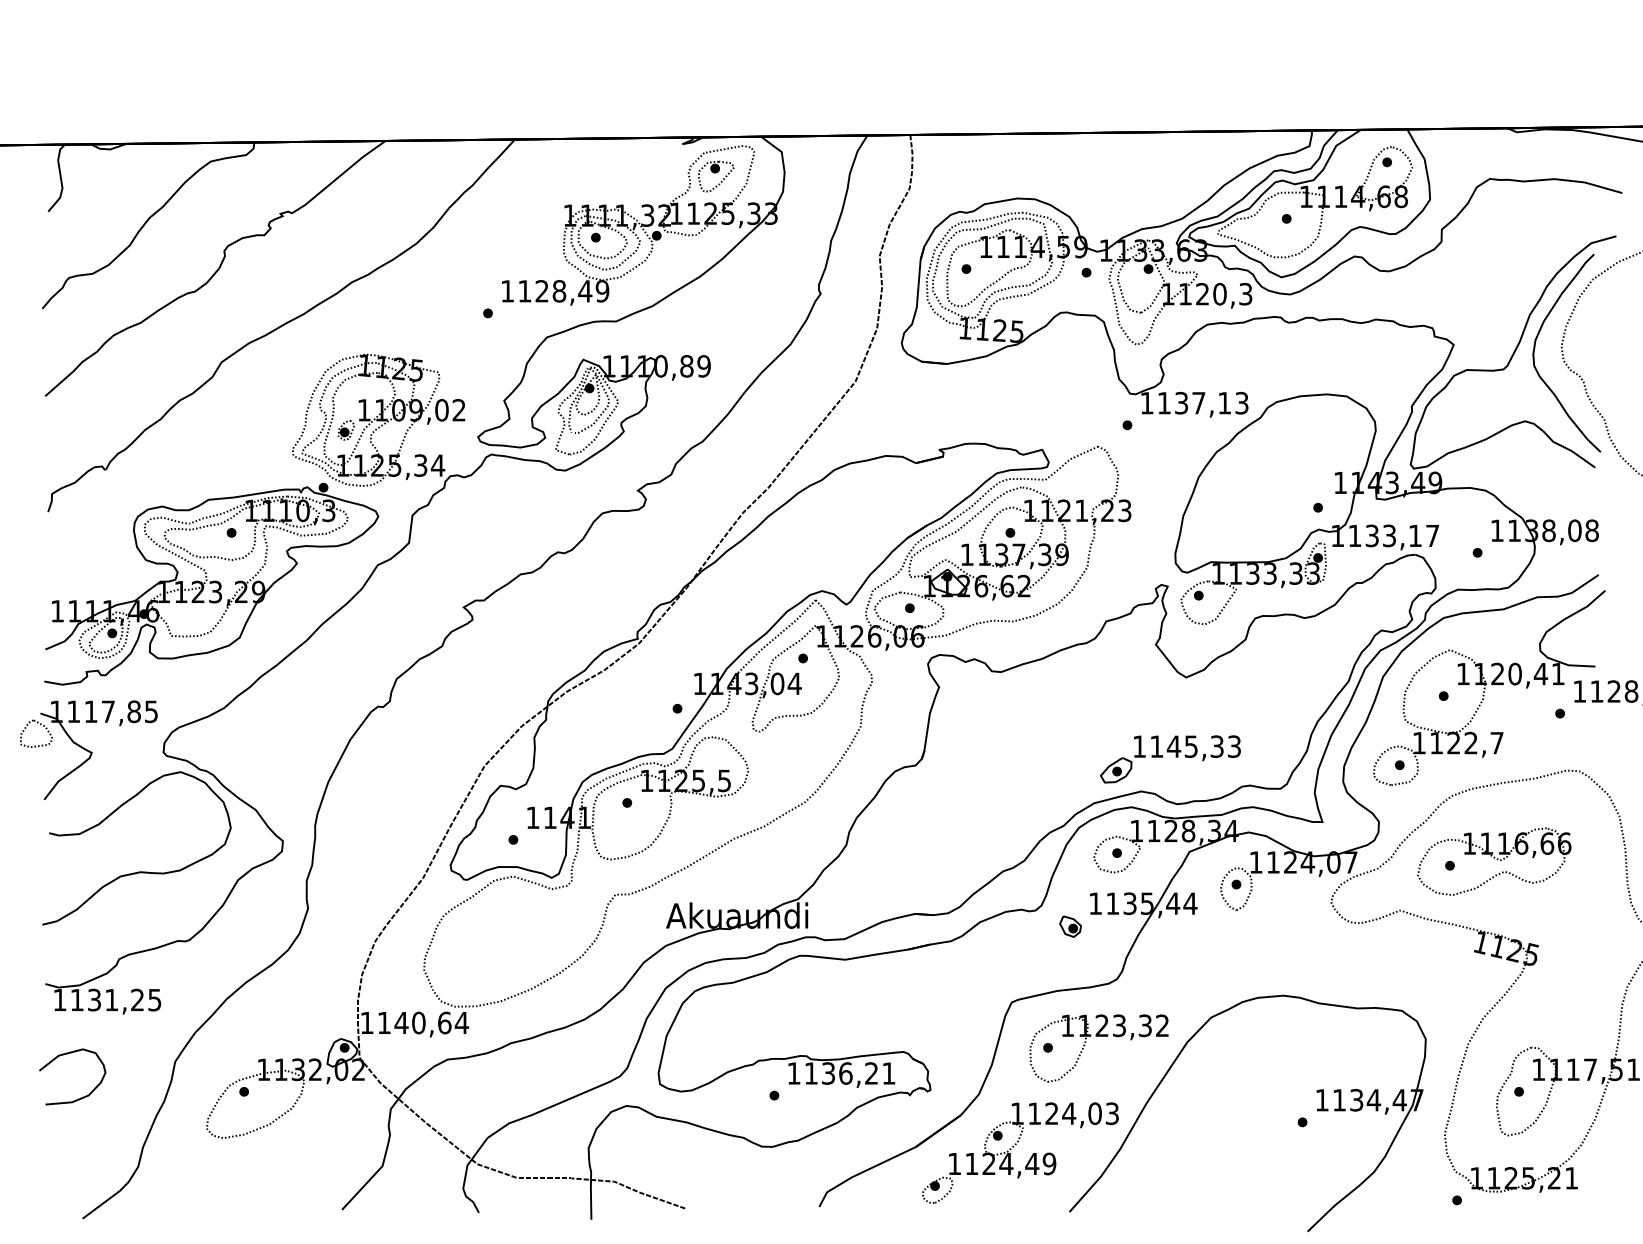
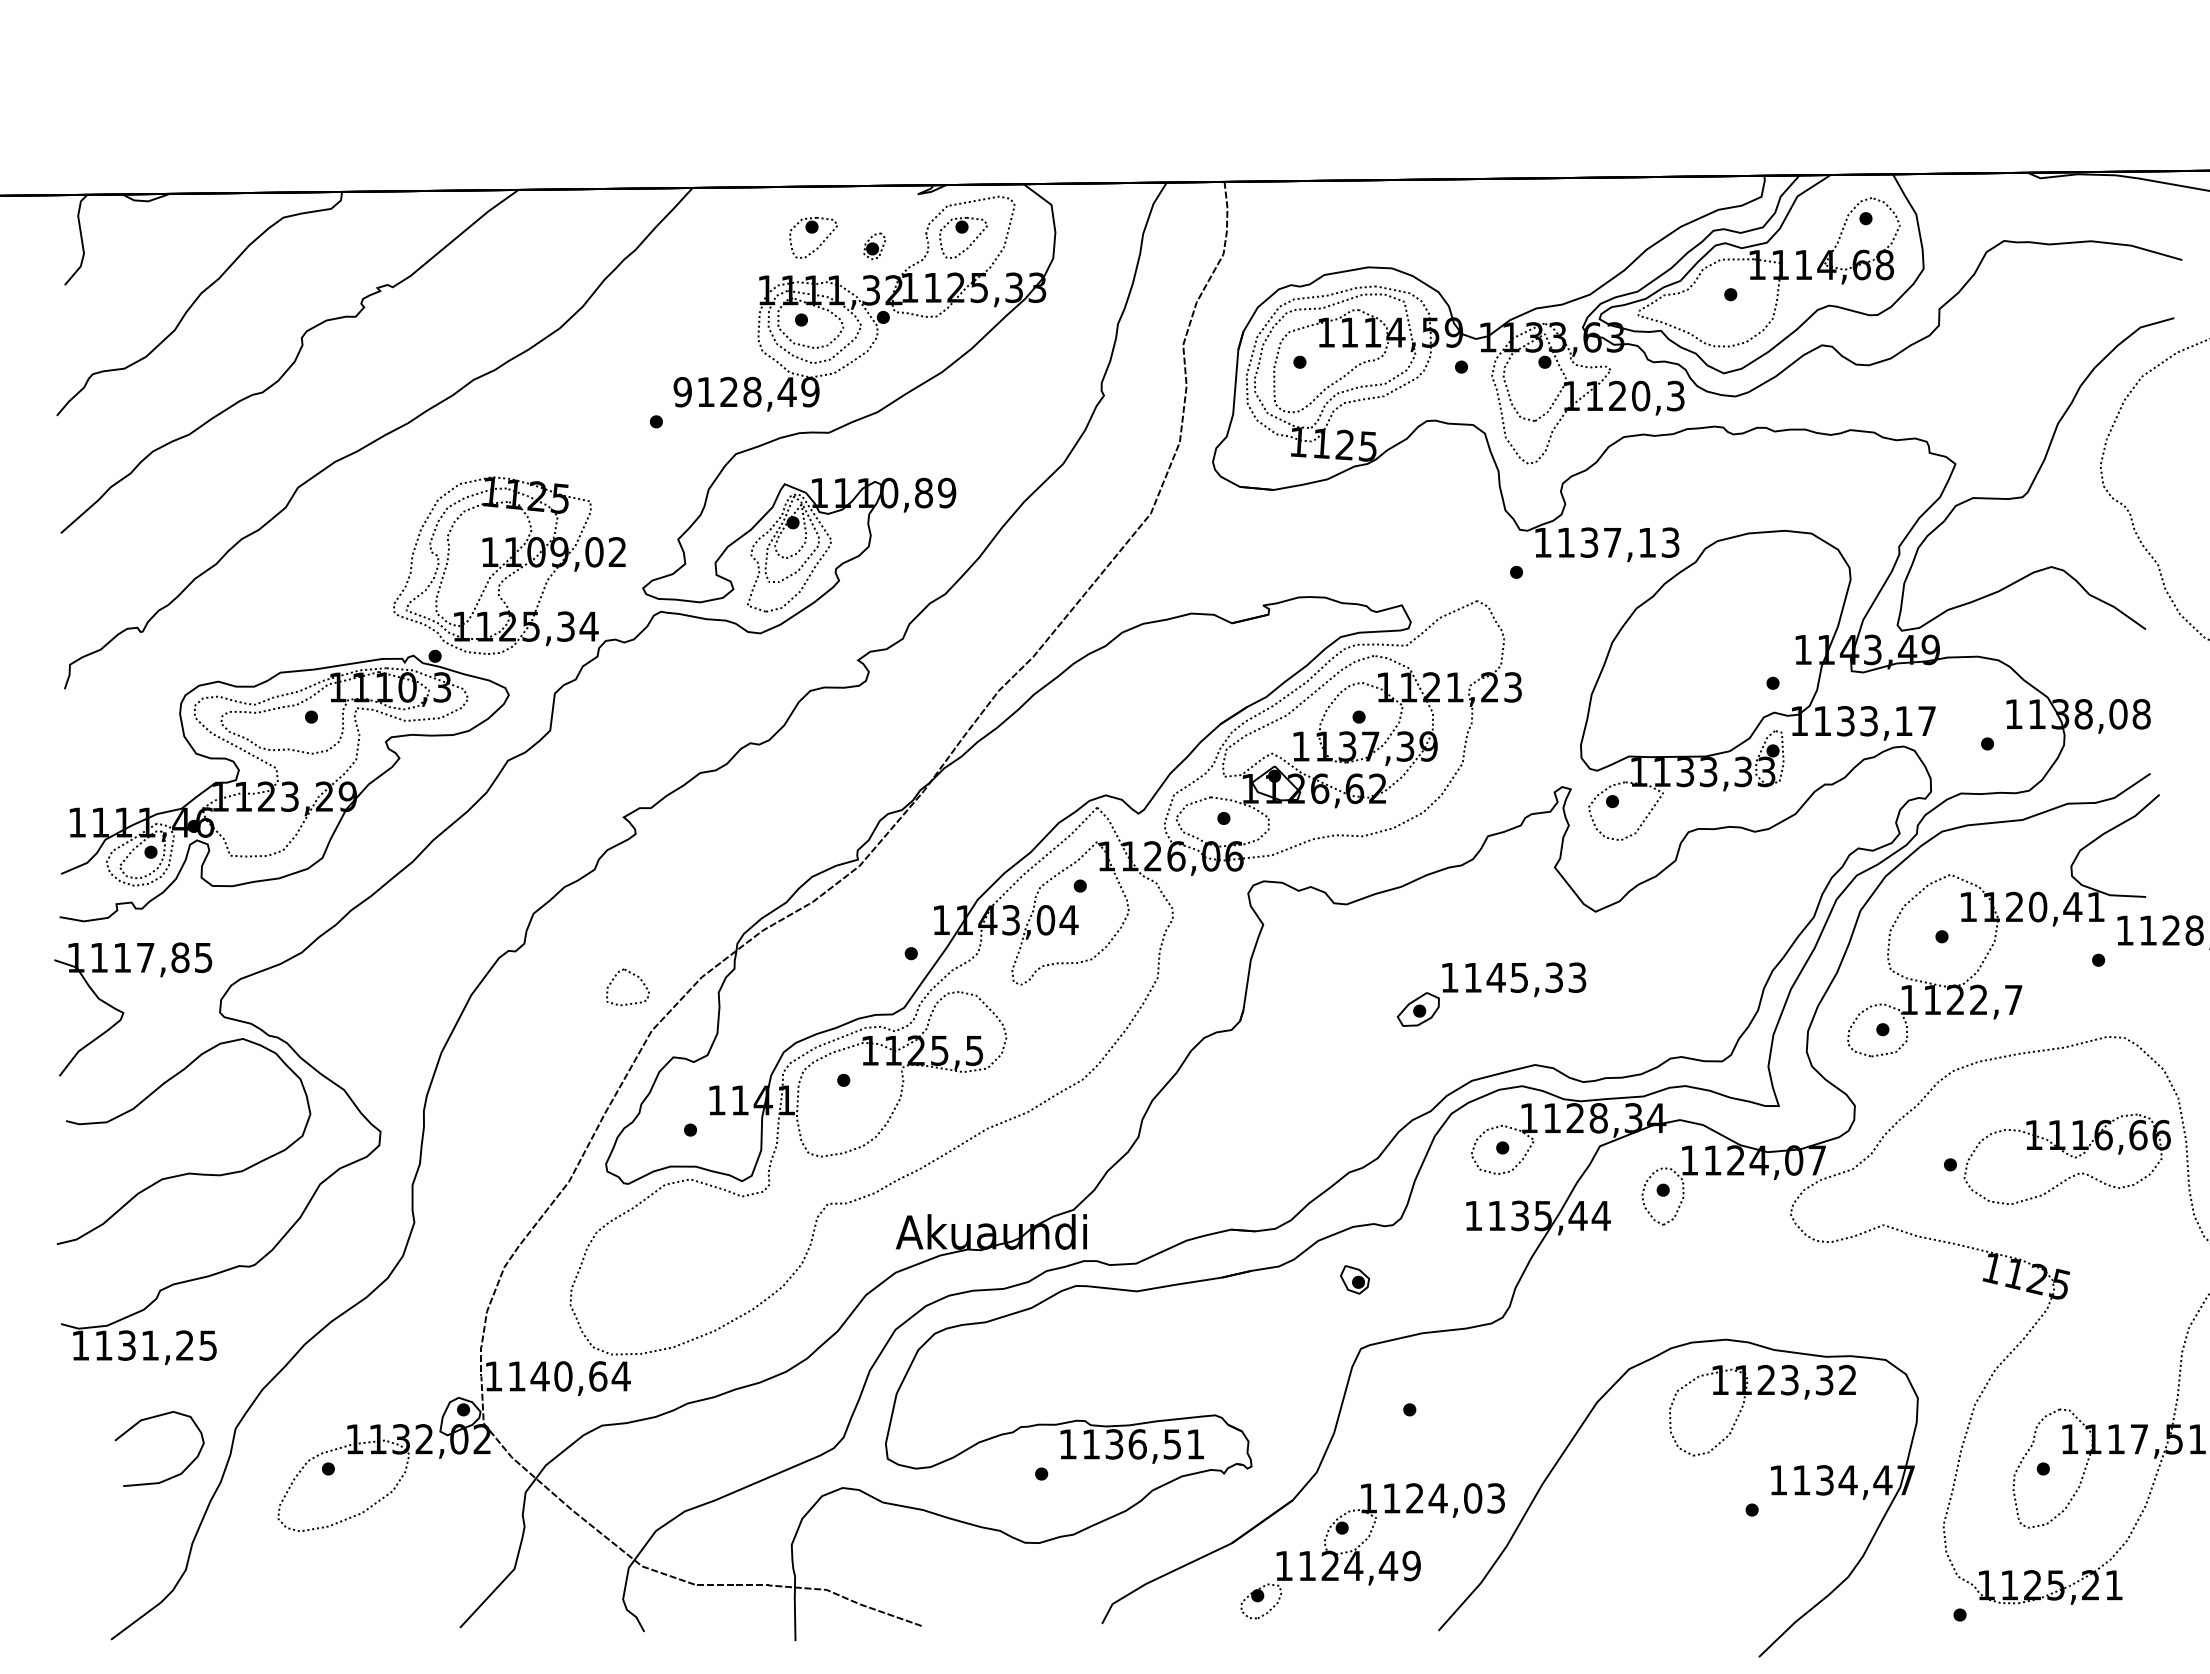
part: (604, 176) -> (813, 237), added
text: (507, 290) -> (682, 391), 1128,49 -> 9128,49
curve: (1534, 351) -> (2064, 472), removed
part: (346, 429) -> (874, 245), moved
part: (40, 724) -> (633, 975), moved
part: (1175, 757) -> (1498, 992), moved
part: (1493, 861) -> (2066, 1158), moved
part: (1070, 926) -> (1354, 1279), moved
part: (1099, 1036) -> (1762, 1394), moved
text: (870, 1073) -> (1171, 1444), 1136,21 -> 1136,51
curve: (81, 1097) -> (171, 1476), moved

